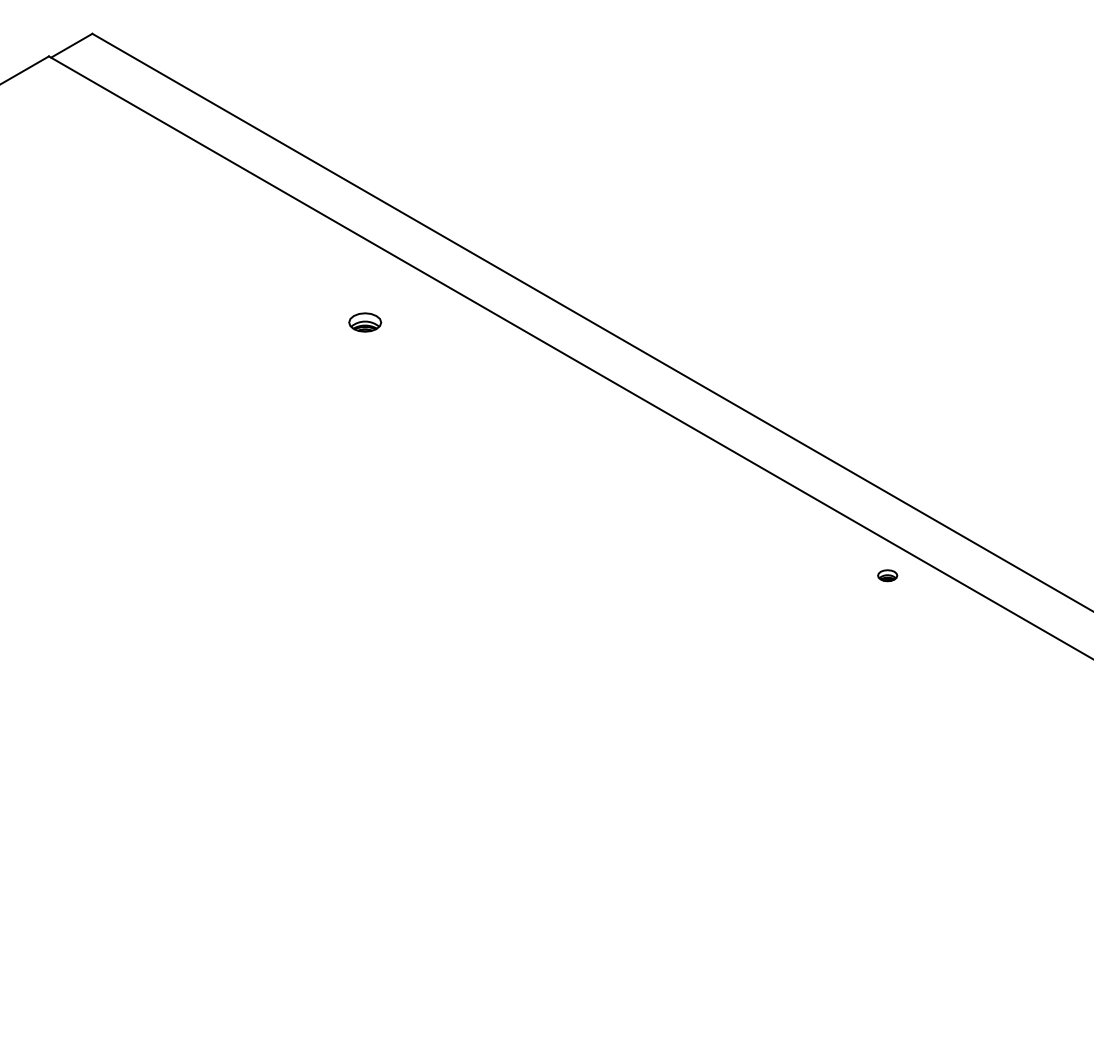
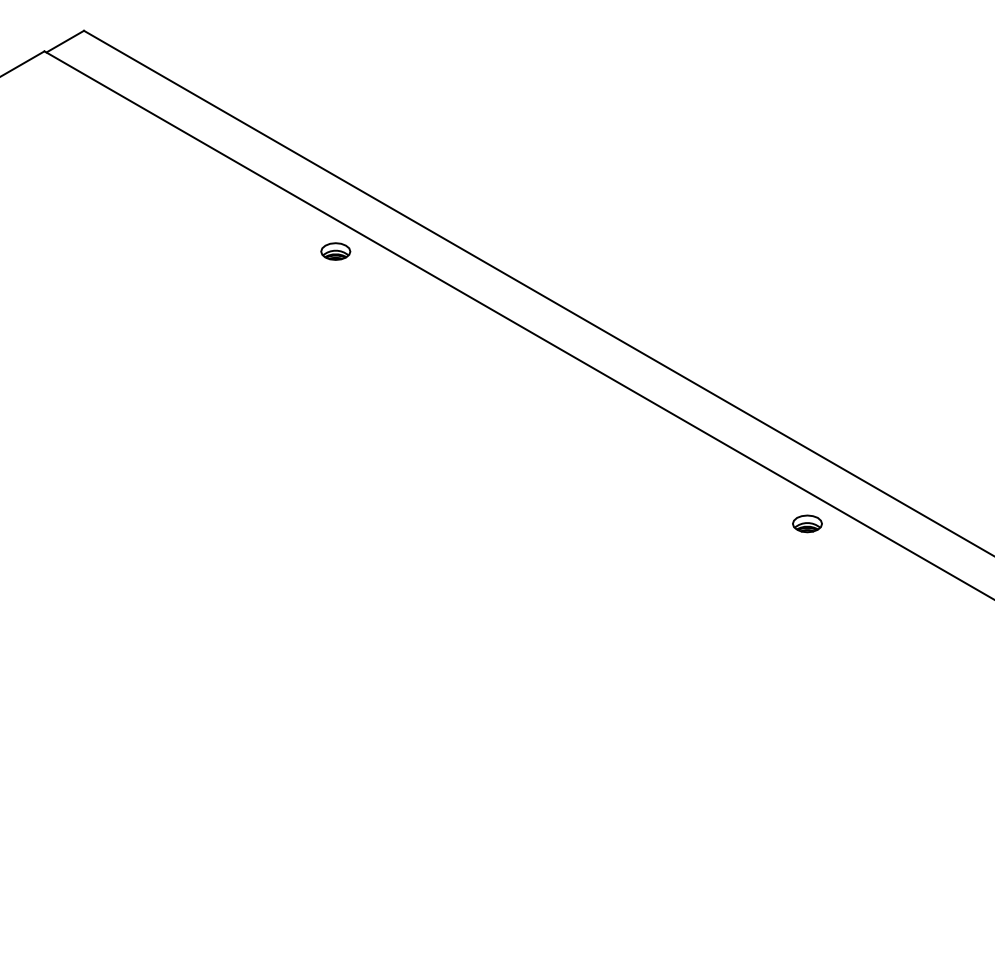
part: (365, 322) -> (336, 251), moved
part: (887, 575) -> (807, 523), size x1.67

